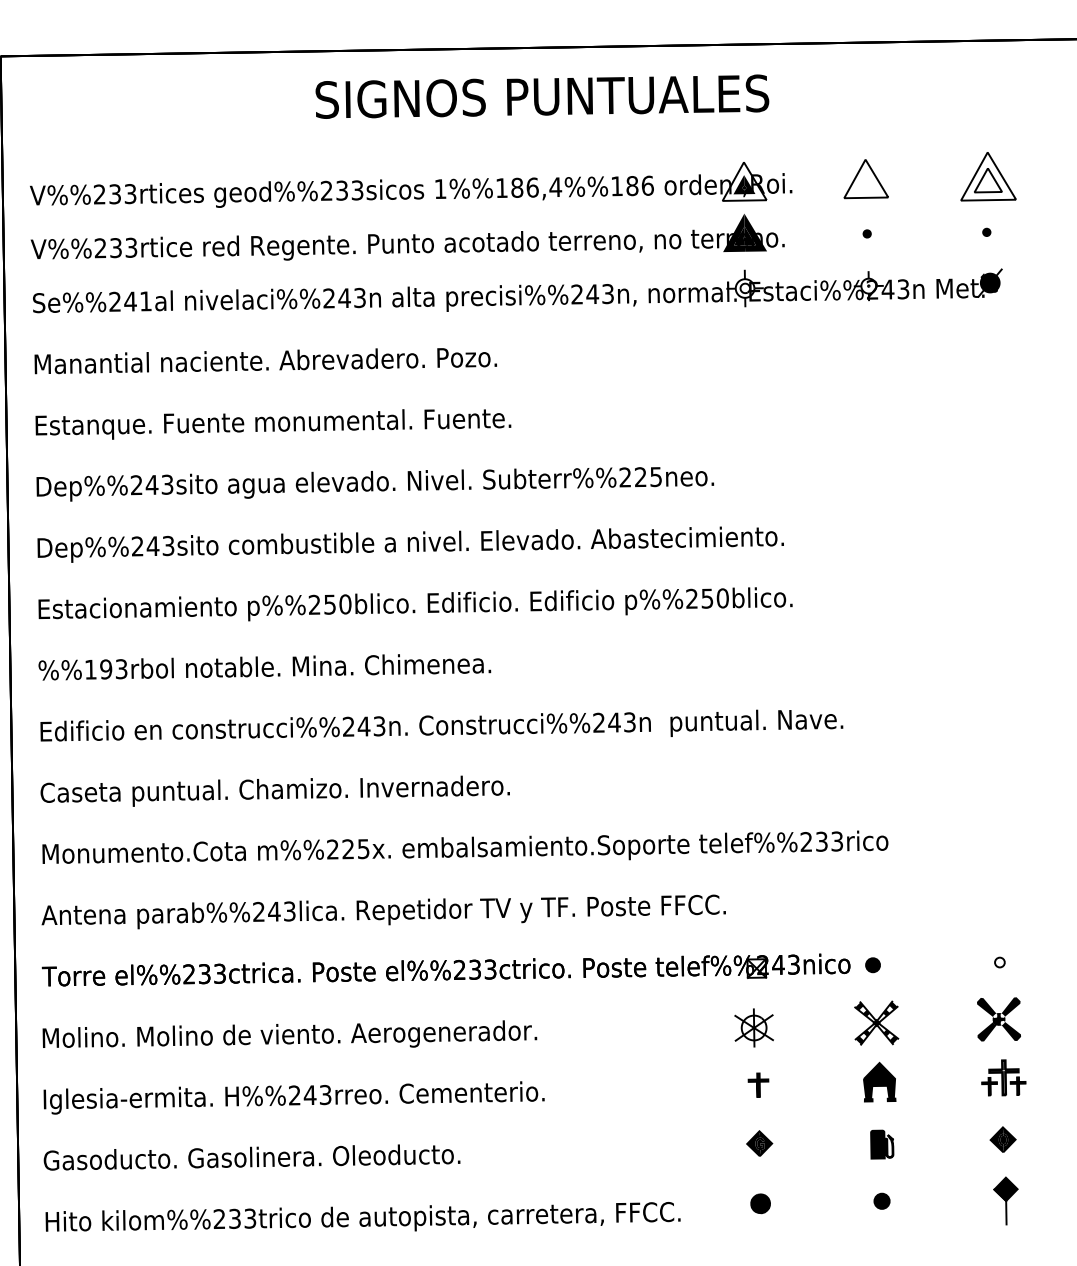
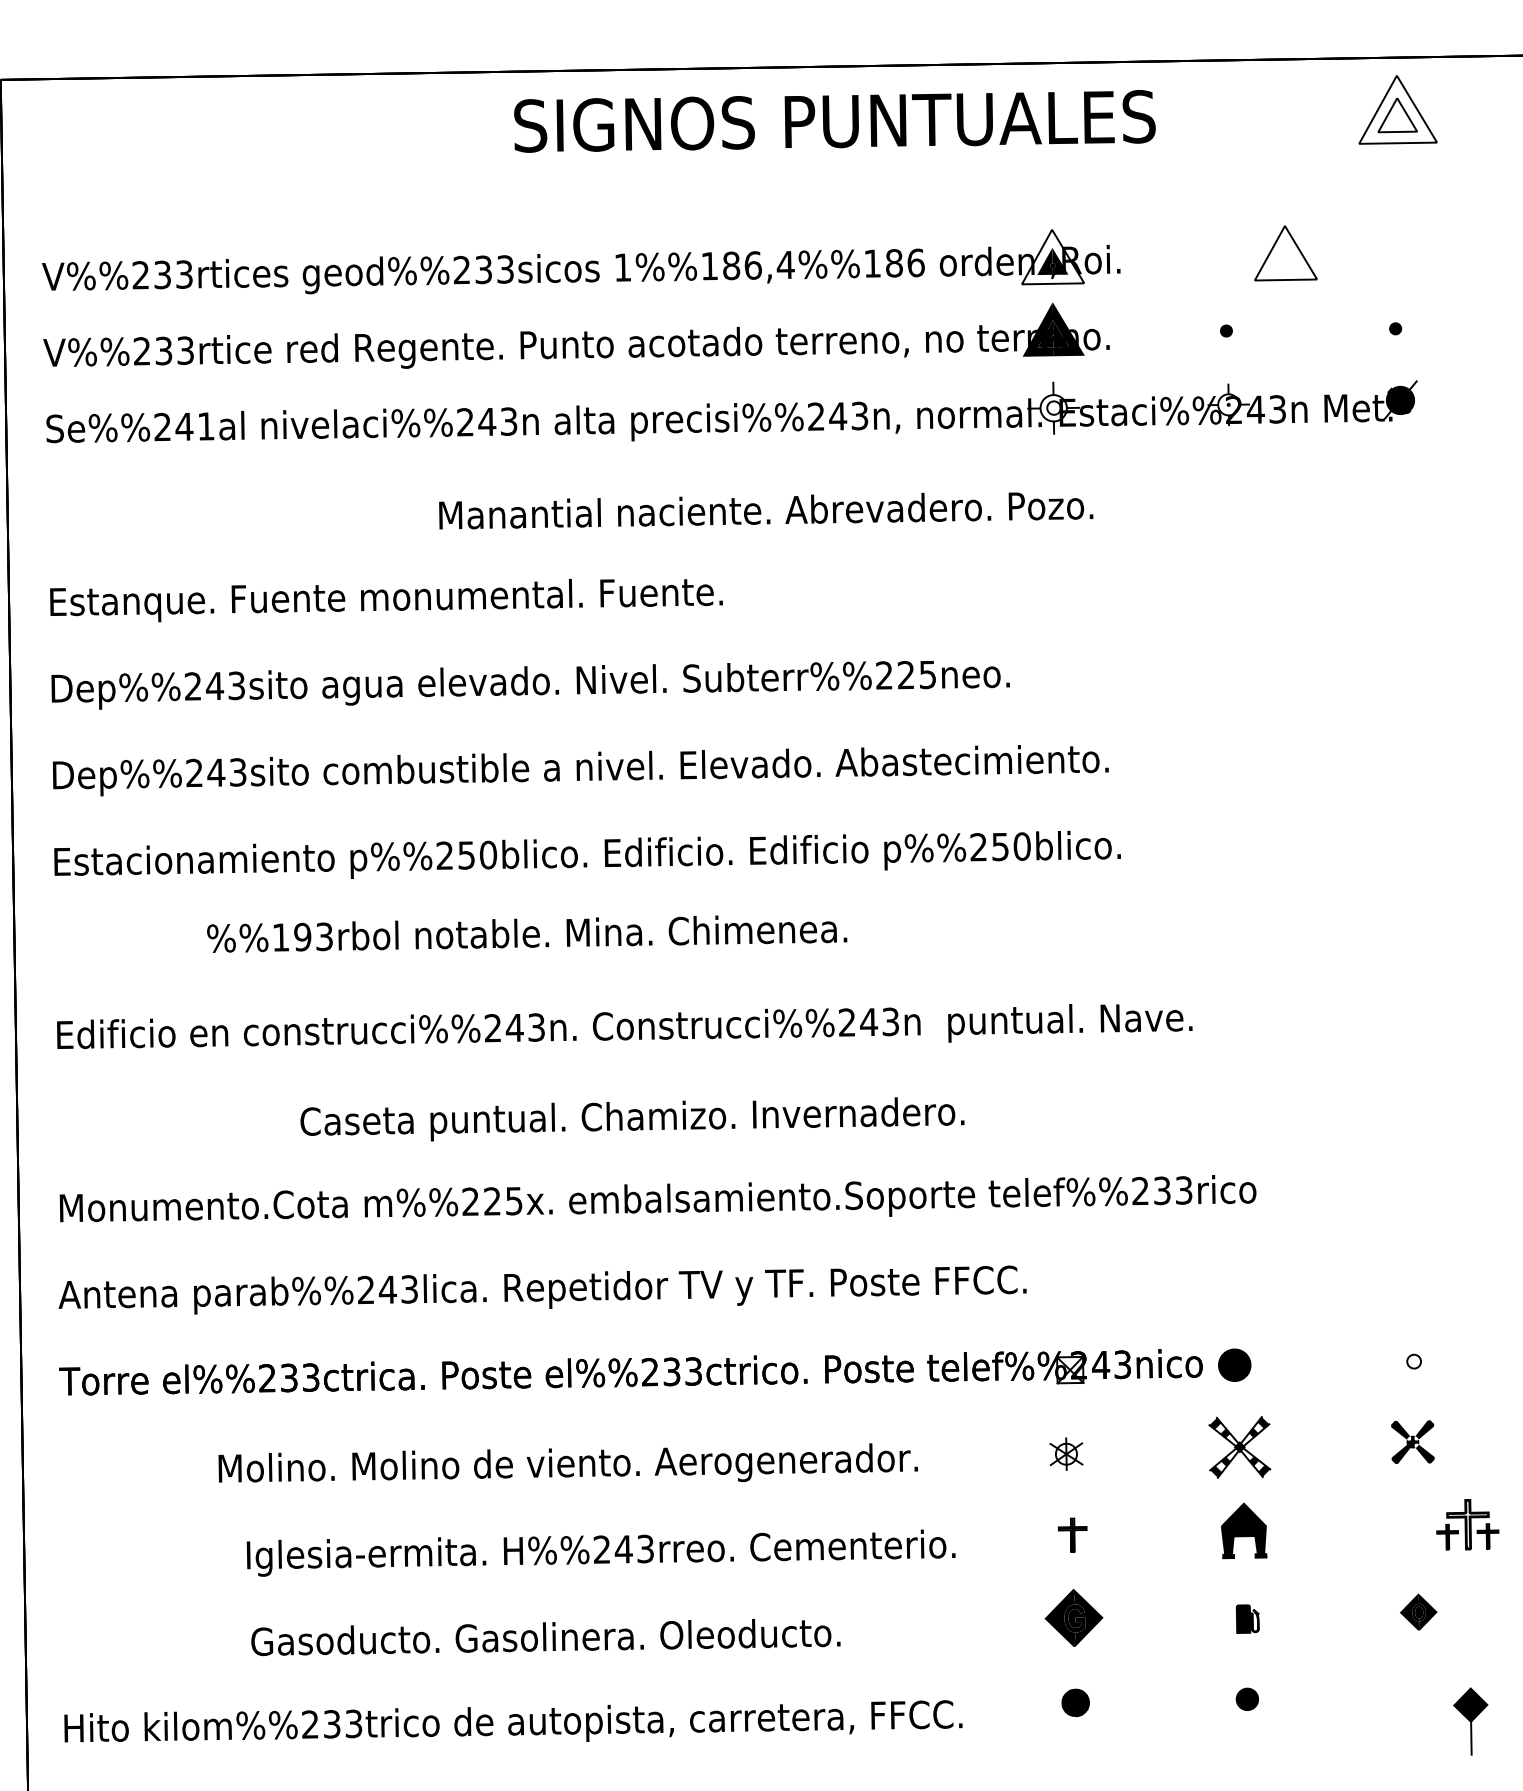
text: (542, 96) -> (835, 121), moved
part: (988, 176) -> (1398, 109), moved
part: (865, 179) -> (1284, 254), moved
text: (265, 361) -> (765, 511), moved
text: (264, 667) -> (526, 934), moved
text: (274, 790) -> (631, 1118), moved
part: (872, 965) -> (1233, 1365), size x1.6
part: (998, 1019) -> (1412, 1442), size x0.7
part: (753, 1027) -> (1065, 1453), size x0.6
text: (289, 1033) -> (567, 1462), moved
part: (1003, 1077) -> (1467, 1524), moved
text: (293, 1097) -> (600, 1552), moved
part: (759, 1143) -> (1074, 1617), size x1.6
part: (882, 1144) -> (1248, 1619), size x0.7
text: (251, 1157) -> (545, 1637), moved
part: (1005, 1200) -> (1470, 1720), moved

